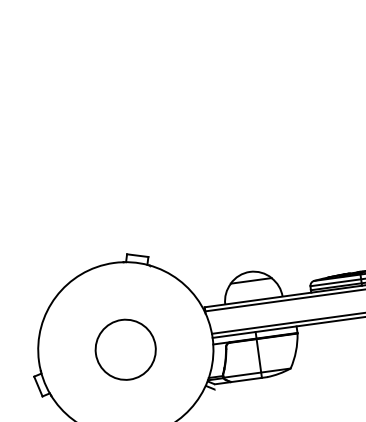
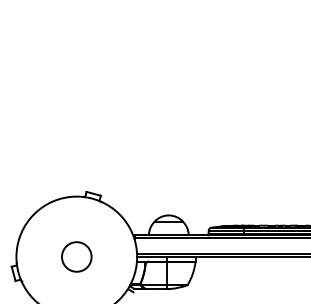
circle: (125, 349) -> (76, 256), size x0.71

